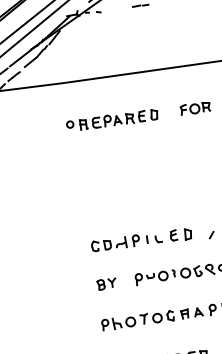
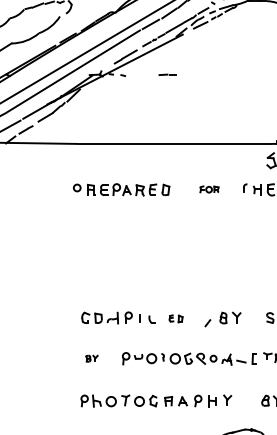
part: (195, 108) -> (209, 189), size x0.6
part: (180, 234) -> (175, 318), size x0.6
part: (106, 283) -> (91, 358), size x0.6

